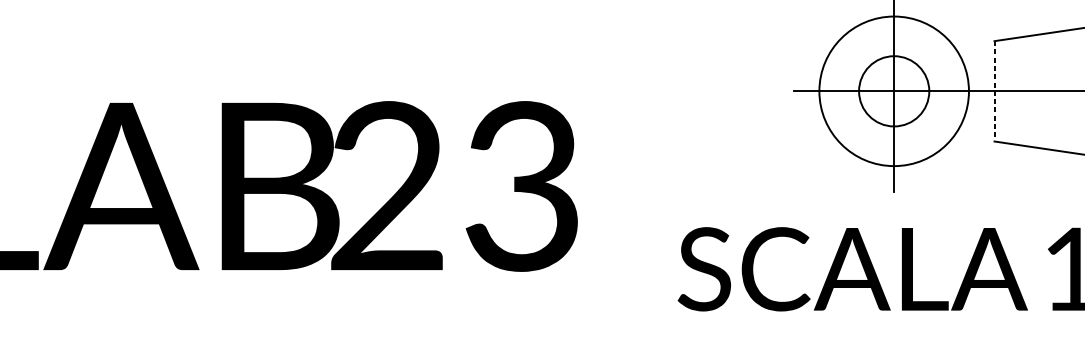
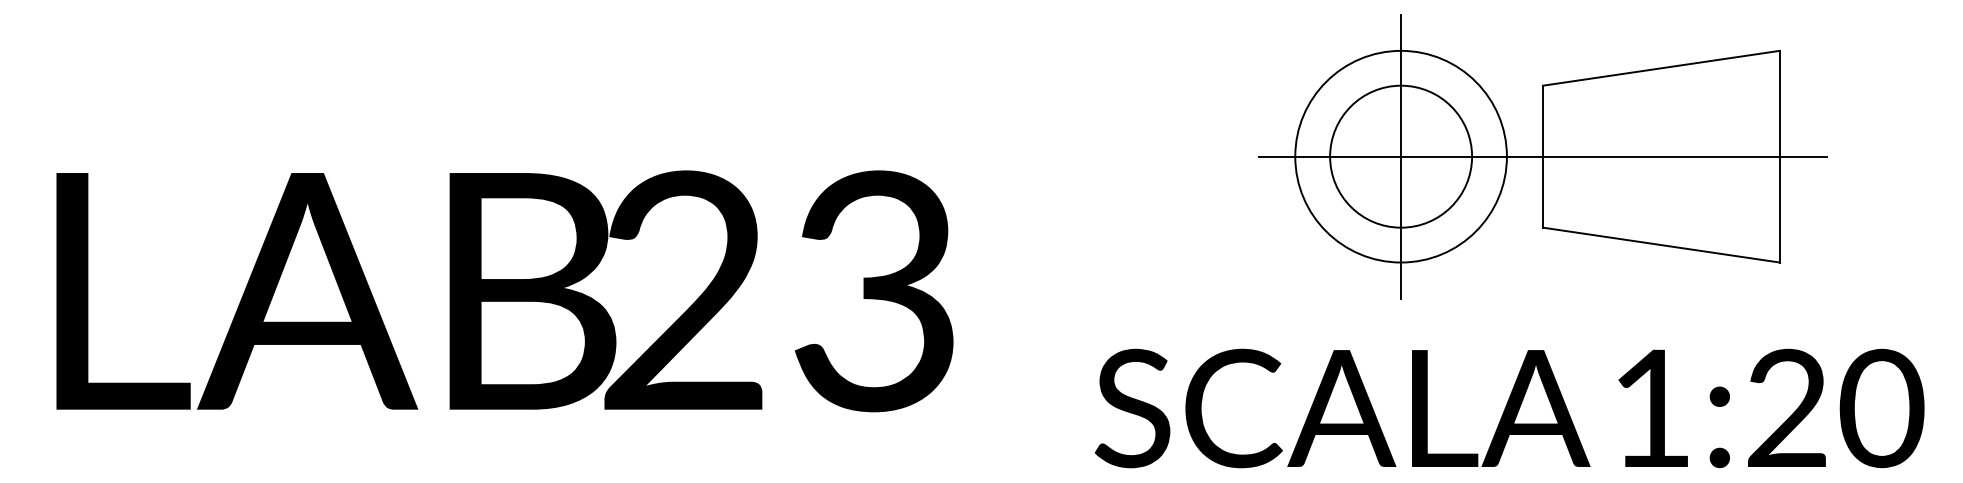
circle: (894, 91) -> (1401, 156), size x1.43
line: (994, 91) -> (1543, 156), dashed -> solid

